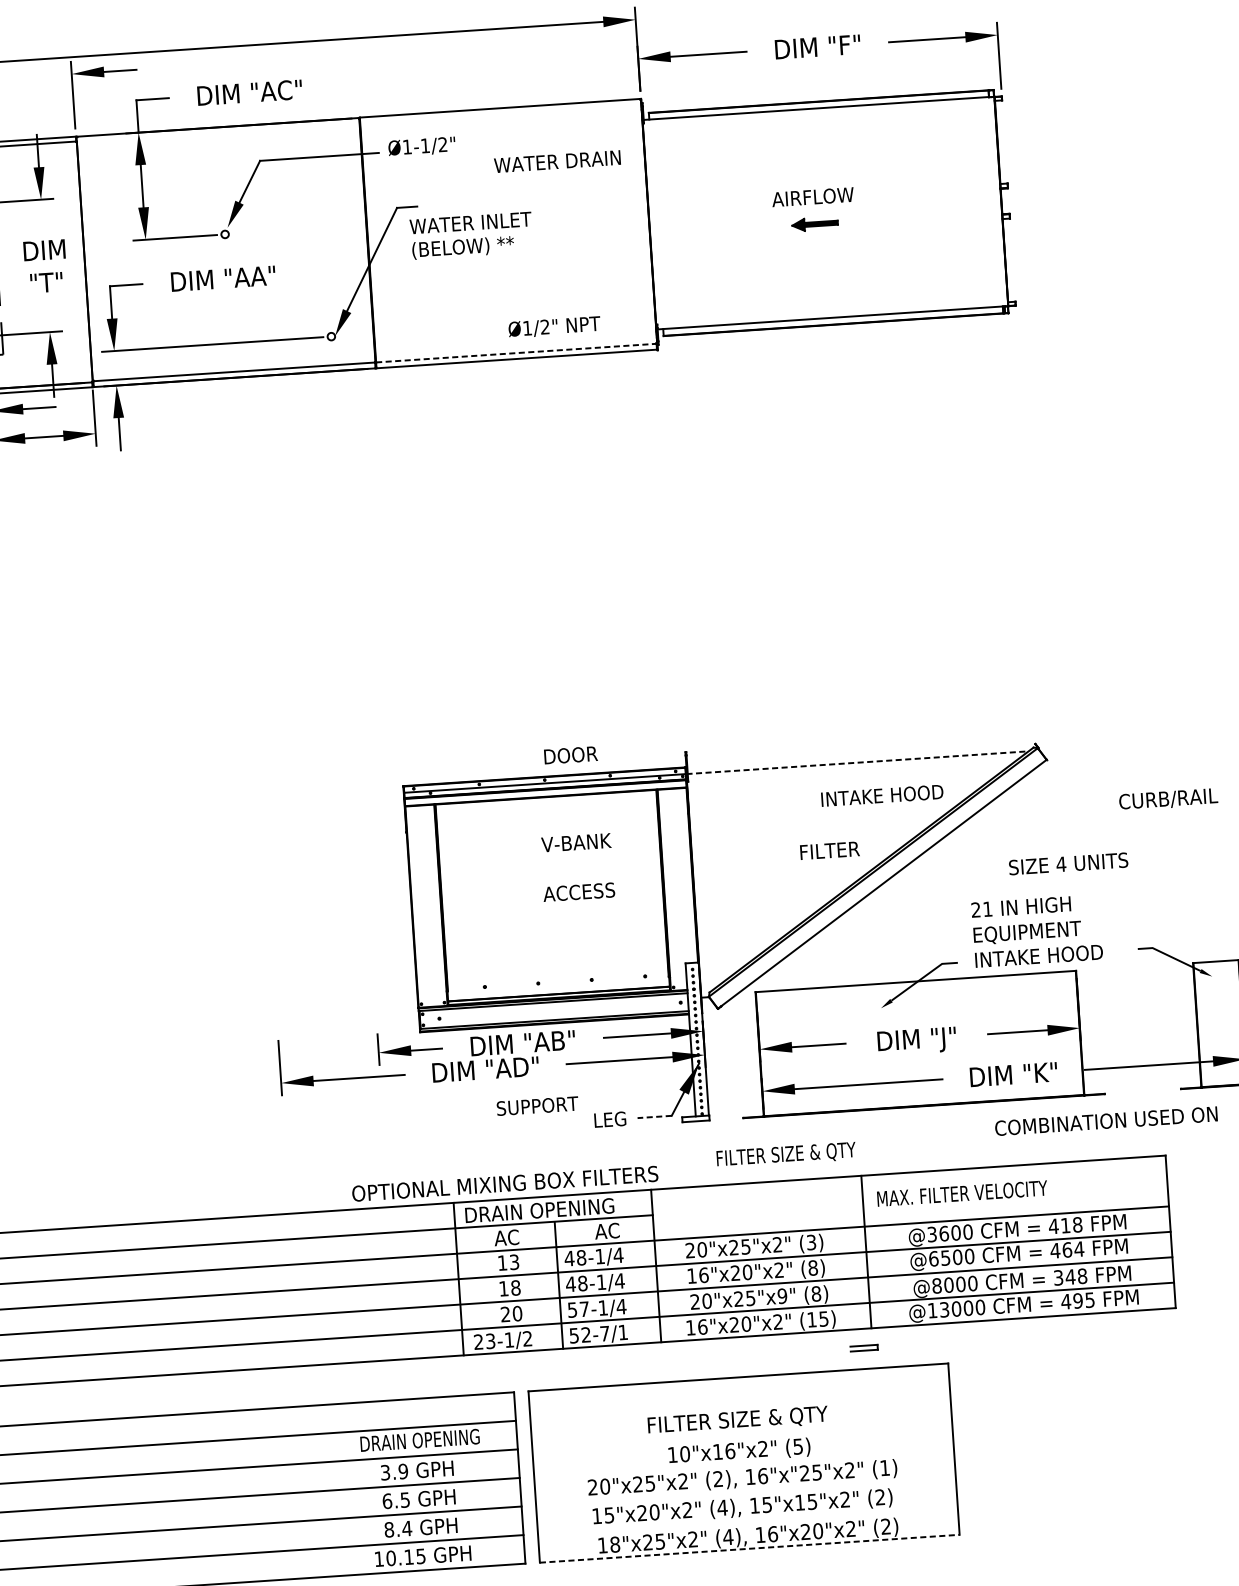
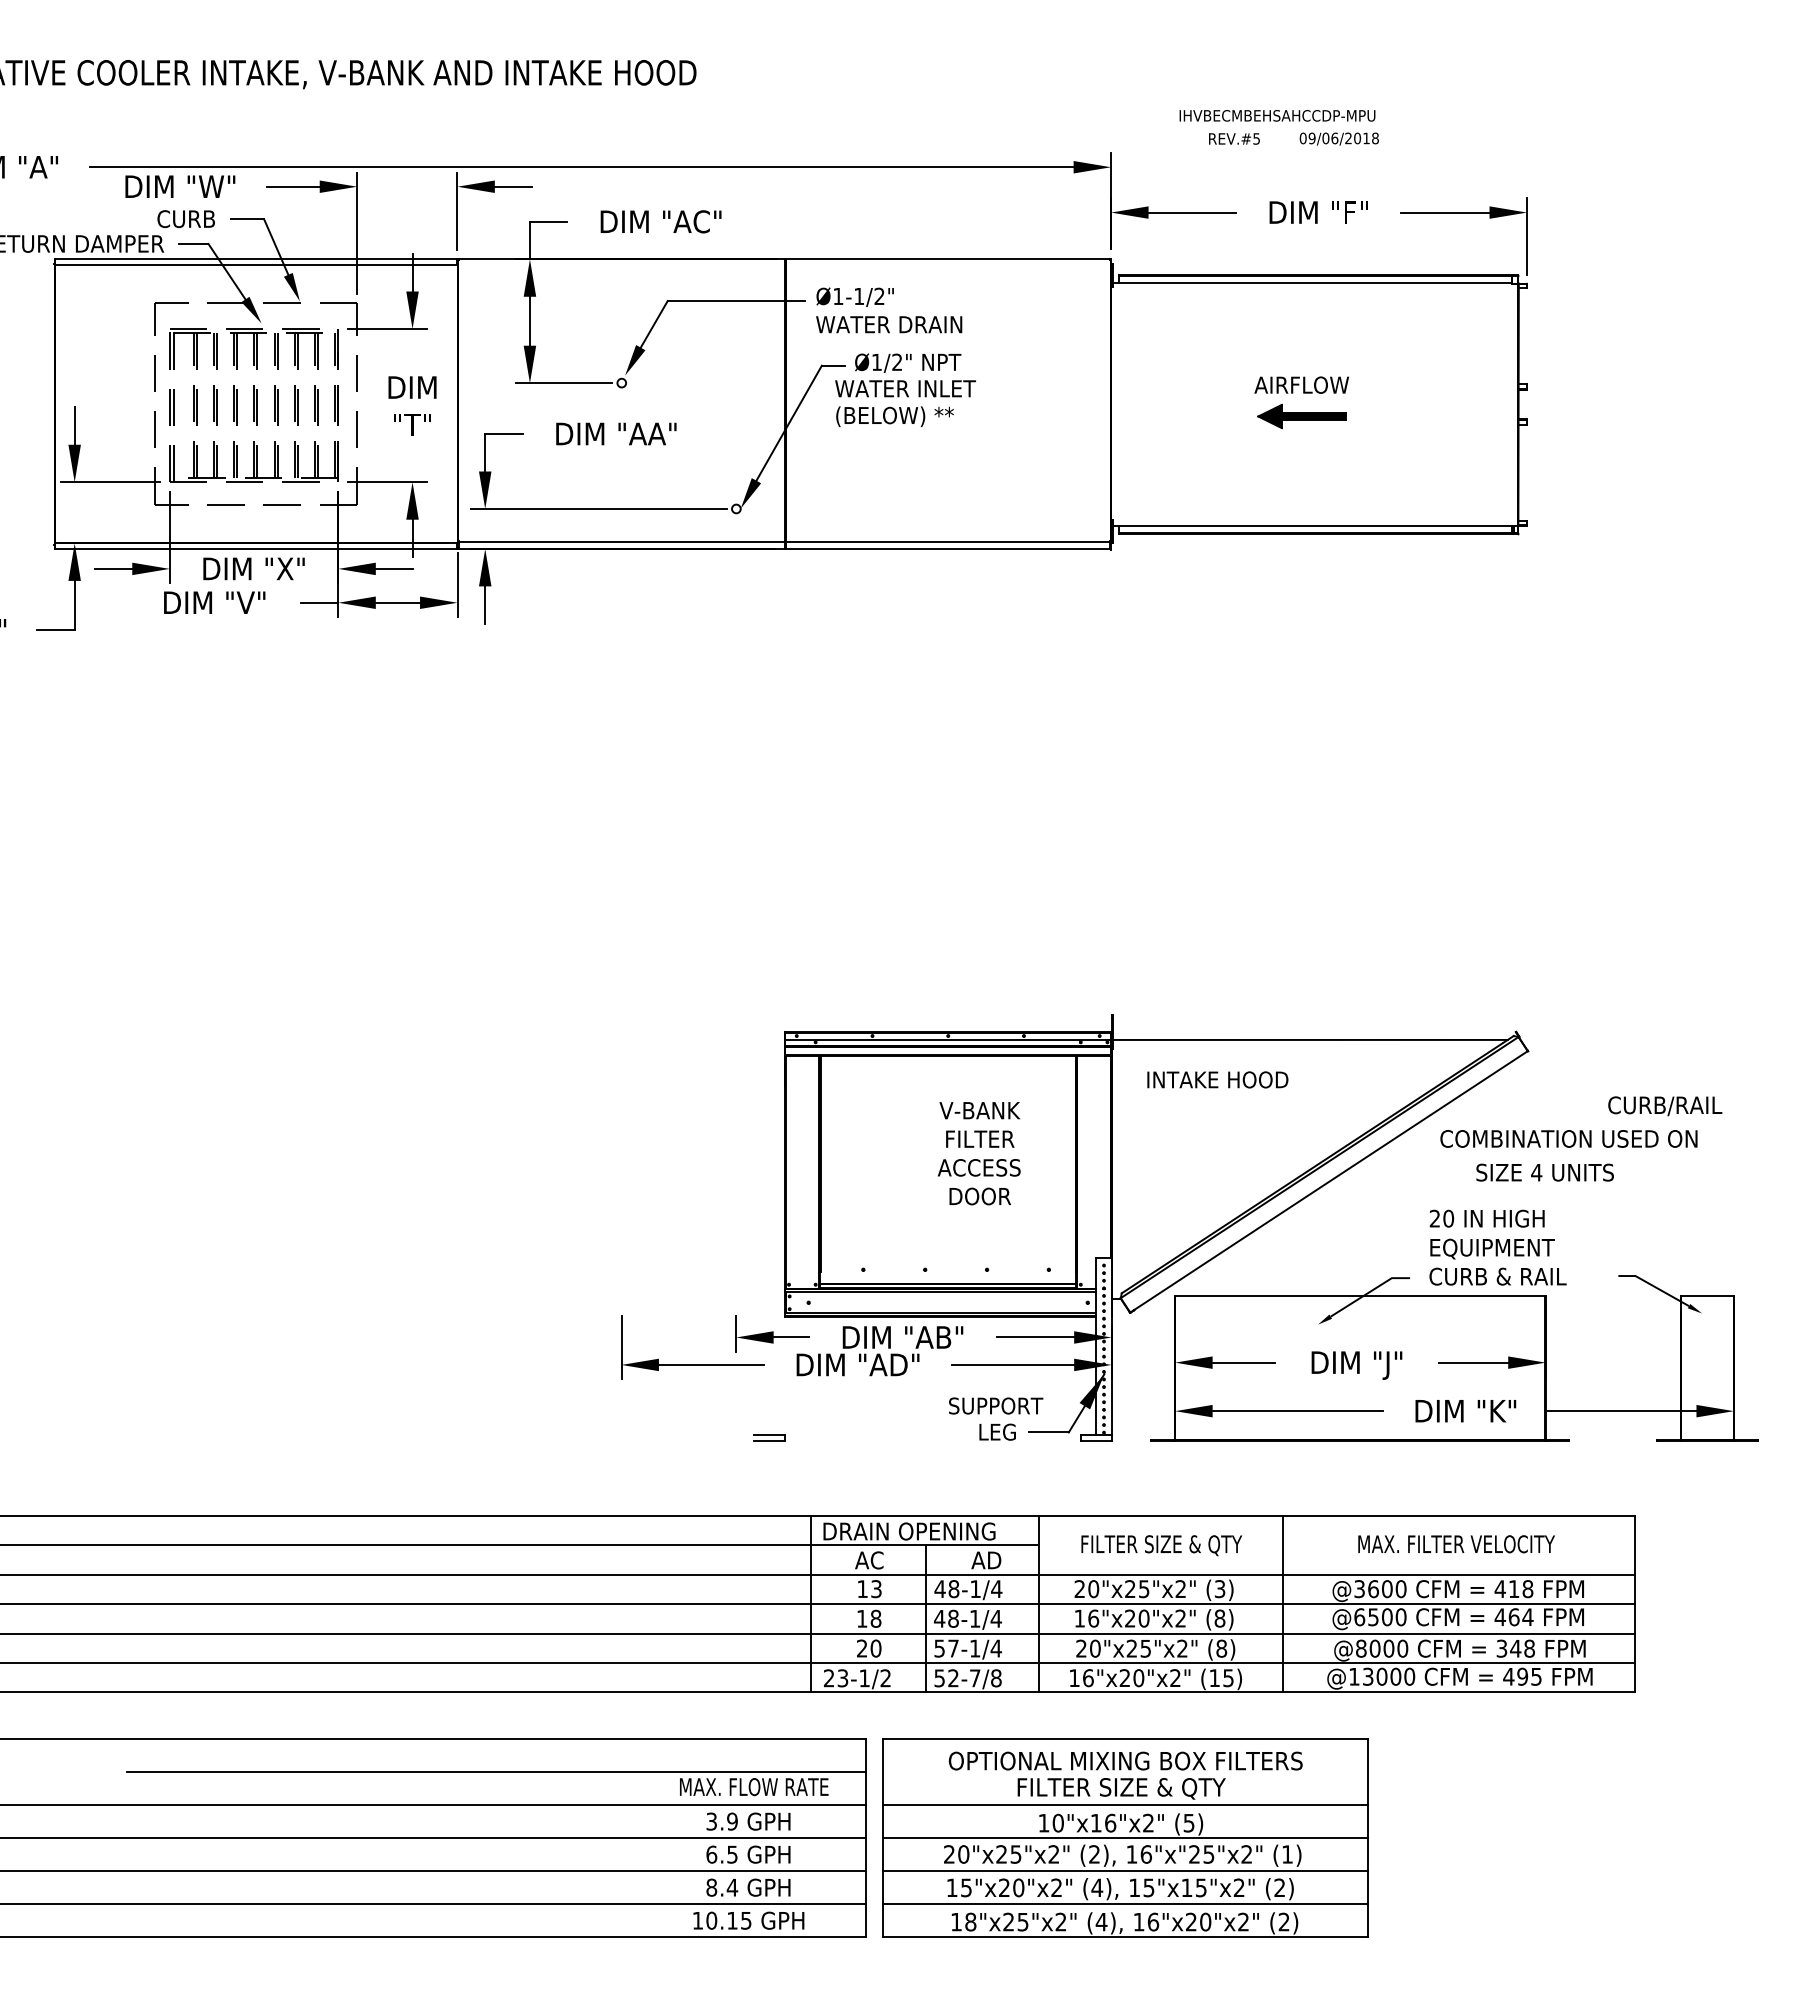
text: (557, 161) -> (889, 324), moved
part: (814, 224) -> (1301, 416), size x1.67
text: (554, 326) -> (908, 362), moved
line: (516, 353) -> (948, 542), dashed -> solid
text: (570, 755) -> (979, 1196), moved
line: (857, 762) -> (1309, 1039), dashed -> solid
text: (882, 795) -> (1217, 1079), moved
text: (830, 850) -> (980, 1138), moved
text: (987, 909) -> (1448, 1218), 21 -> 20
text: (1038, 956) -> (1503, 1276), INTAKE HOOD -> CURB & RAIL
text: (537, 1105) -> (996, 1405), moved
line: (655, 1116) -> (1049, 1432), dashed -> solid
text: (1105, 1120) -> (1568, 1138), moved
text: (786, 1155) -> (1161, 1545), moved
text: (504, 1183) -> (1125, 1760), moved
text: (962, 1193) -> (1456, 1544), moved
text: (614, 1230) -> (994, 1560), AC -> AD
text: (782, 1296) -> (1182, 1648), 20"x25"x9" -> 20"x25"x2"
text: (623, 1332) -> (996, 1678), 52-7/1 -> 52-7/8
part: (864, 1347) -> (769, 1437), moved
line: (742, 1434) -> (1125, 1804), added
text: (420, 1440) -> (754, 1787), DRAIN OPENING -> MAX. FLOW RATE
line: (744, 1462) -> (1125, 1837), added
line: (745, 1492) -> (1125, 1871), added
line: (747, 1520) -> (1125, 1904), added
line: (749, 1549) -> (1125, 1937), dashed -> solid

